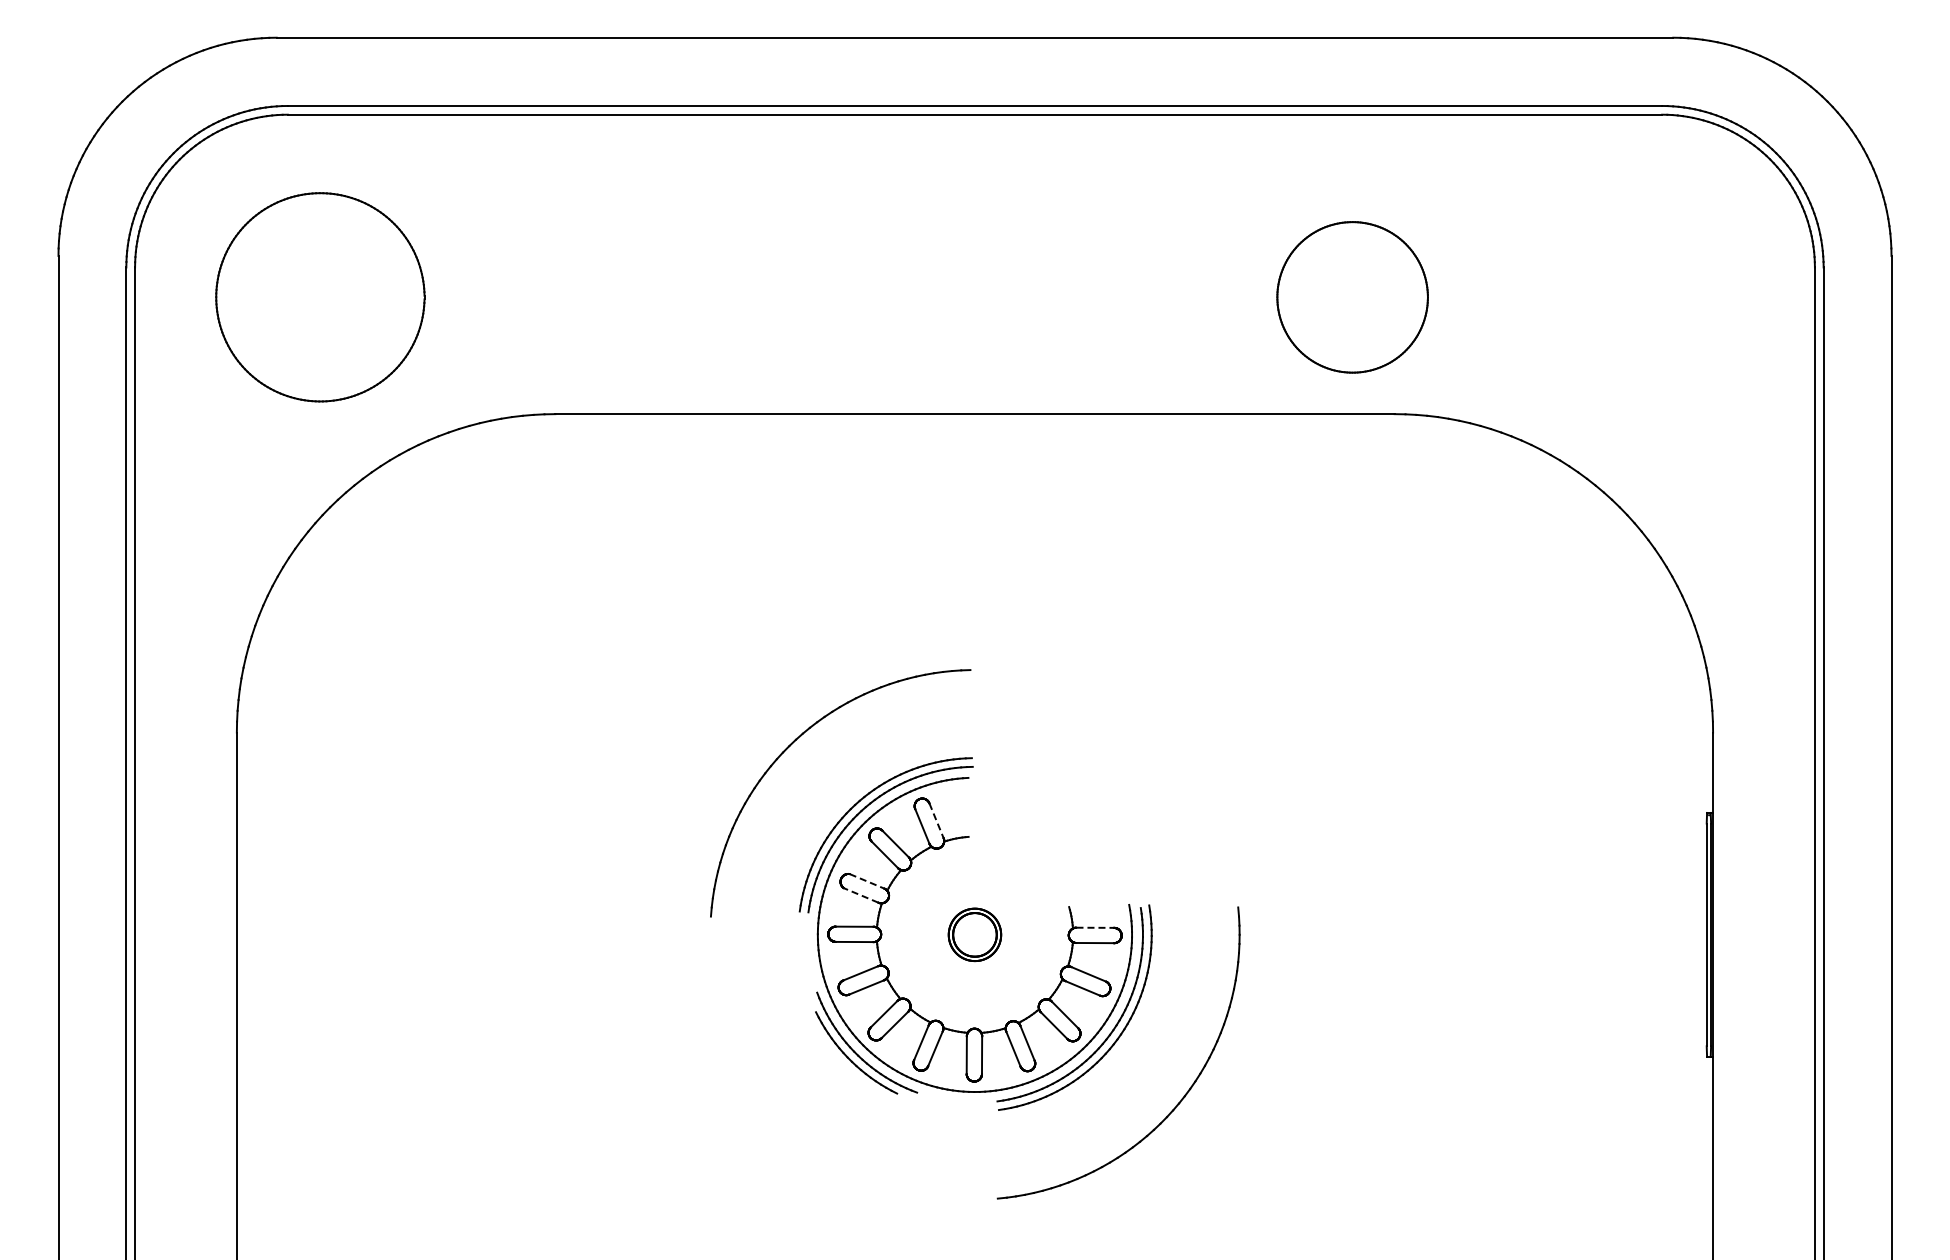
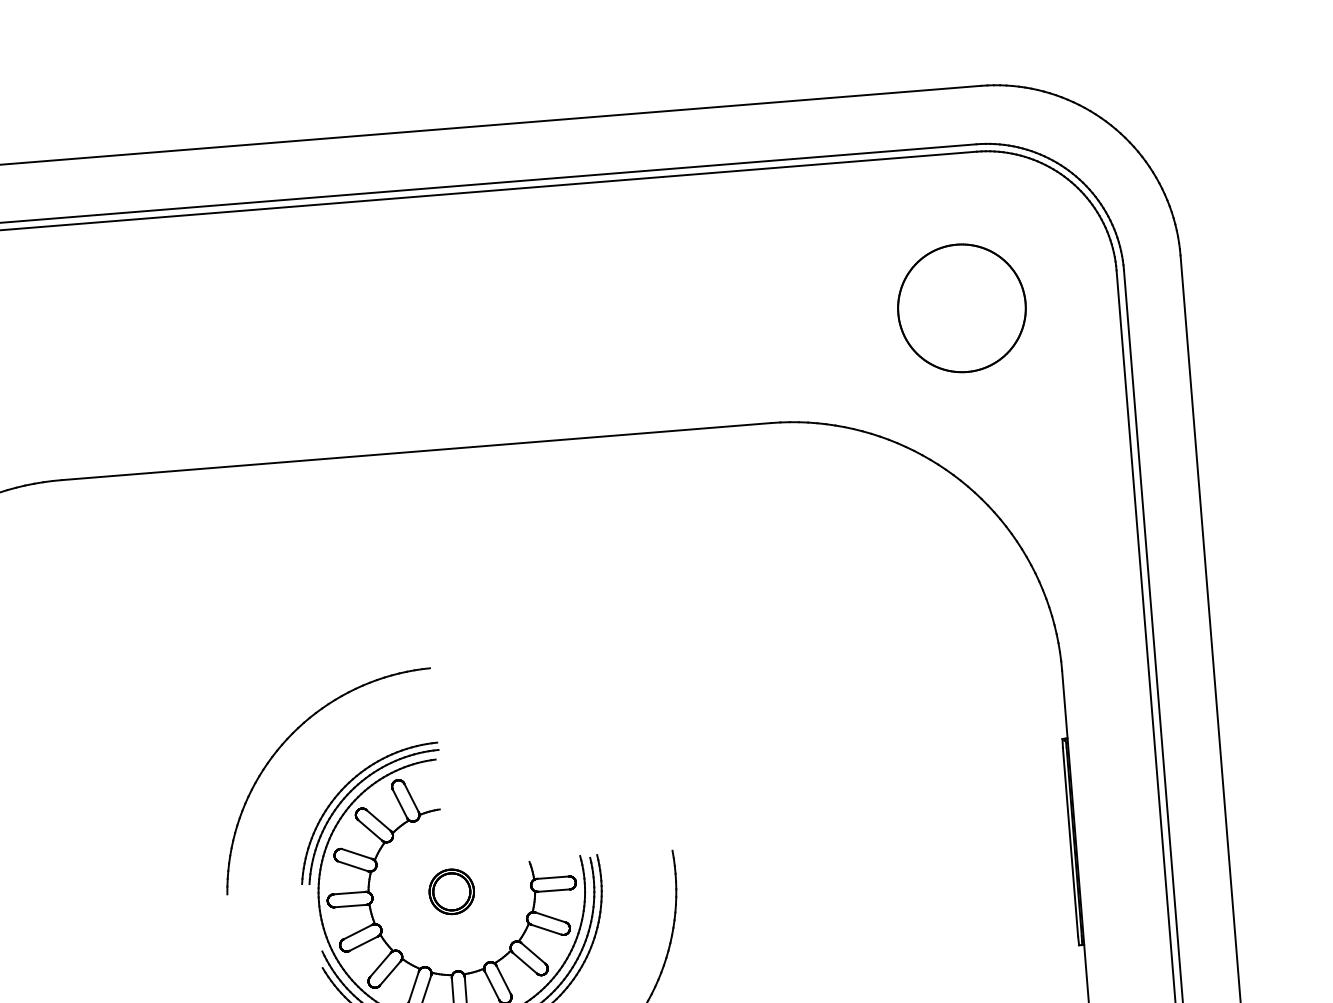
part: (1352, 297) -> (961, 308), moved
line: (936, 820) -> (411, 797), dashed -> solid
line: (867, 881) -> (357, 854), dashed -> solid
line: (861, 895) -> (353, 866), dashed -> solid
line: (1095, 927) -> (553, 877), dashed -> solid

